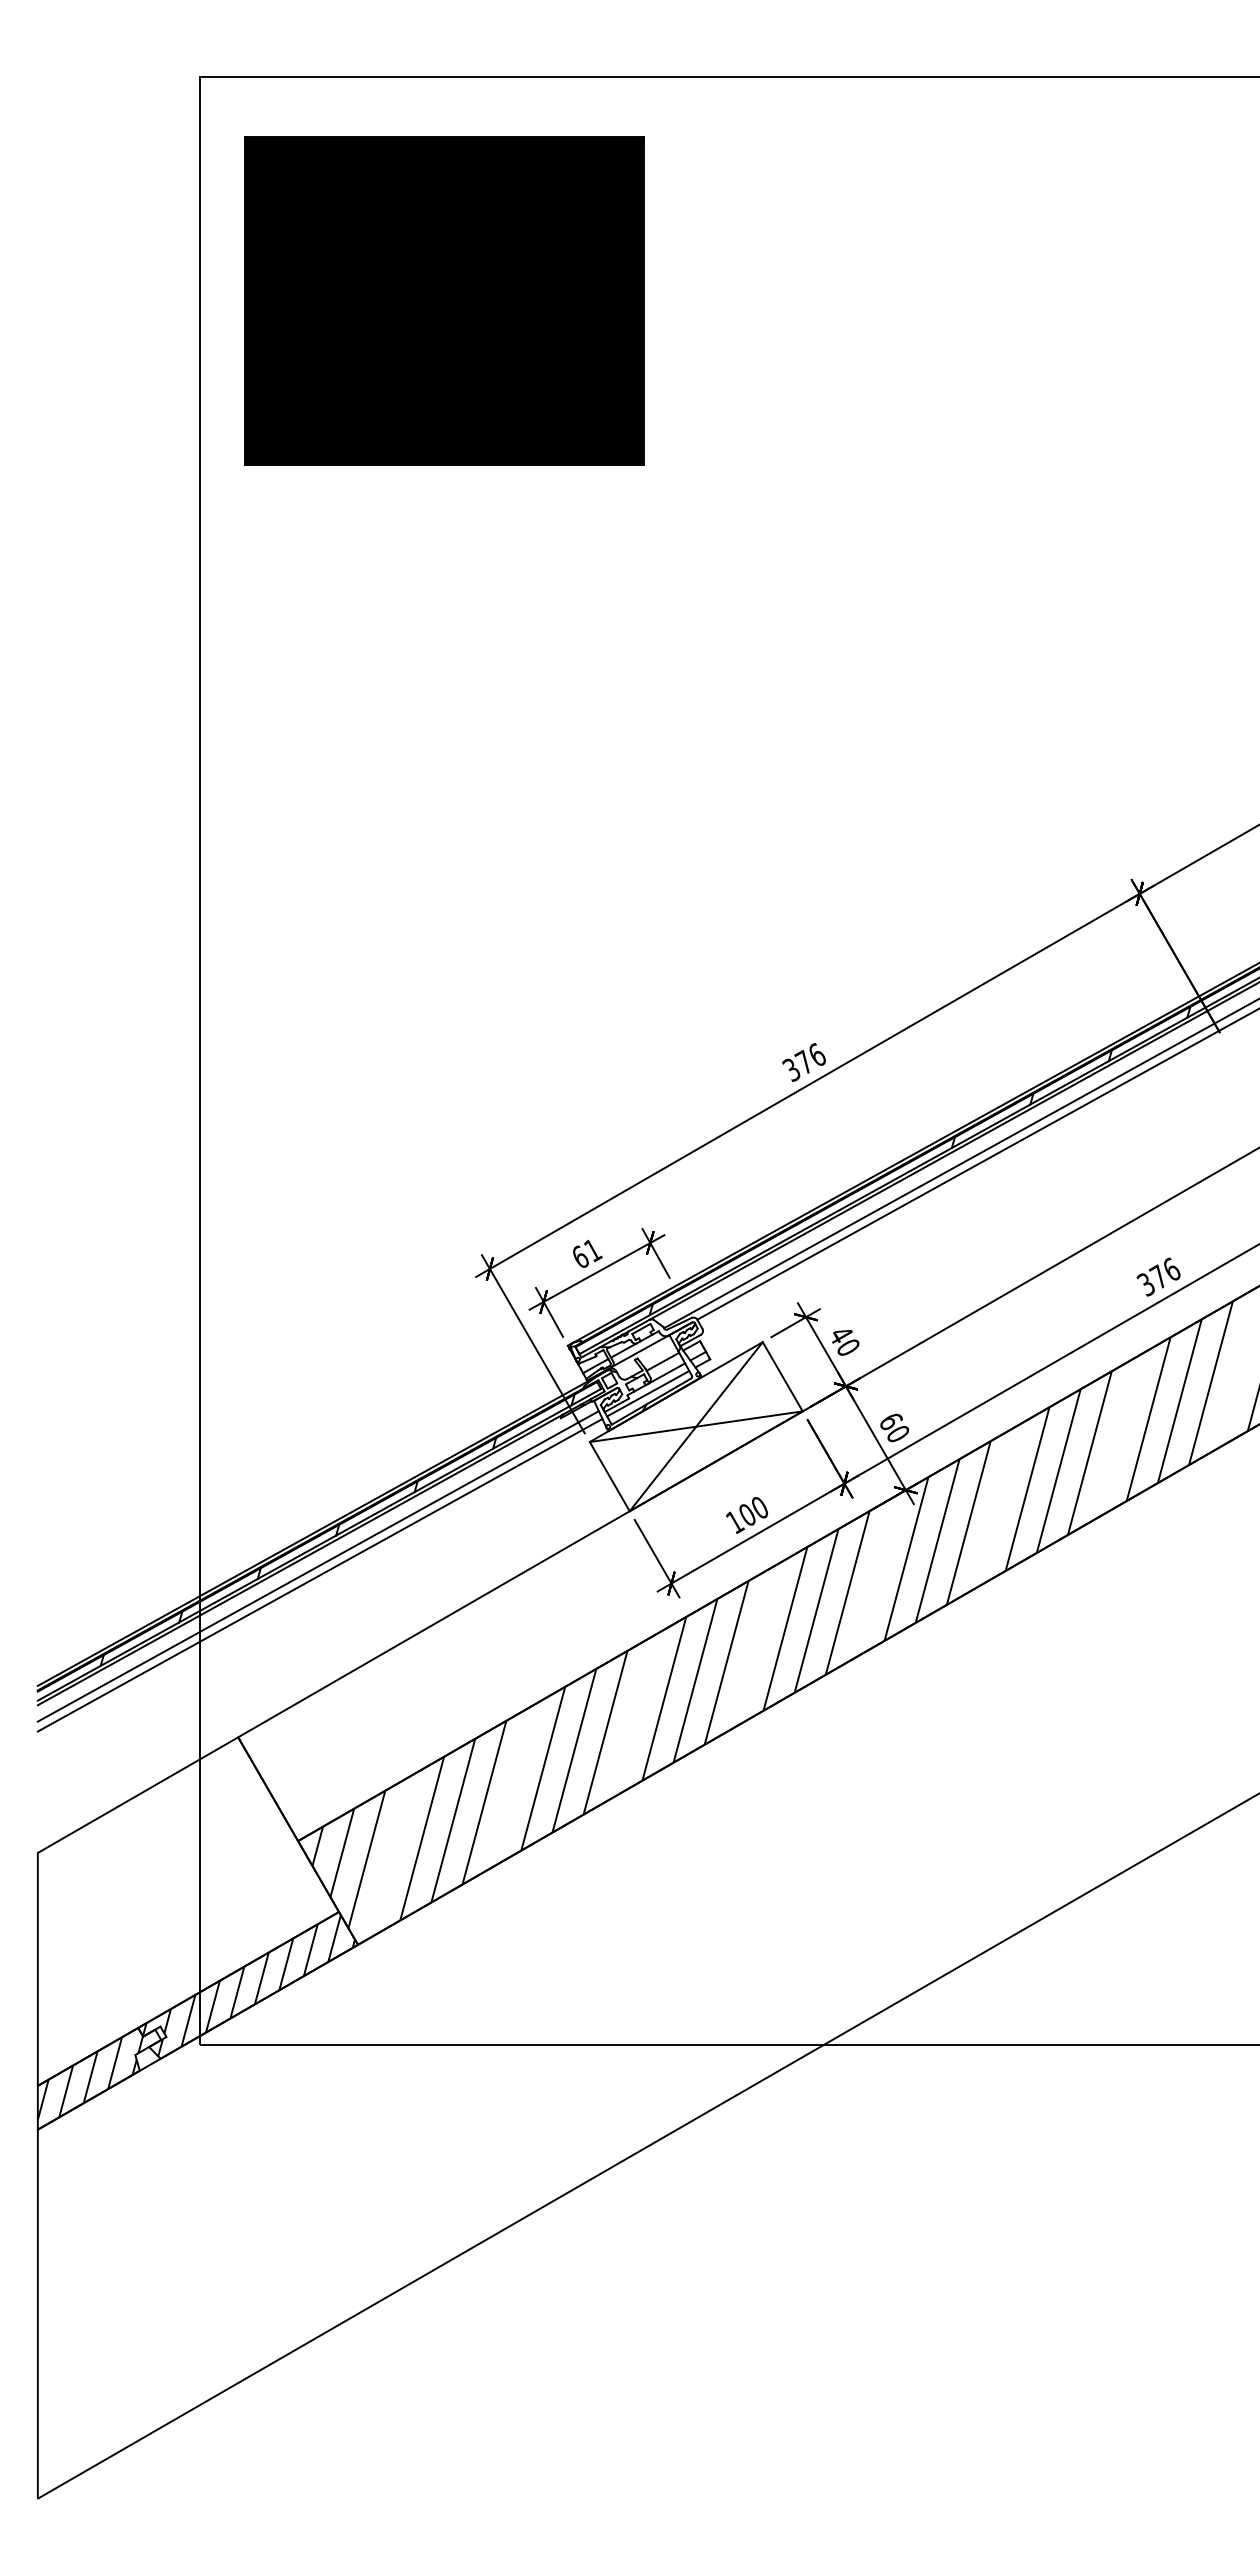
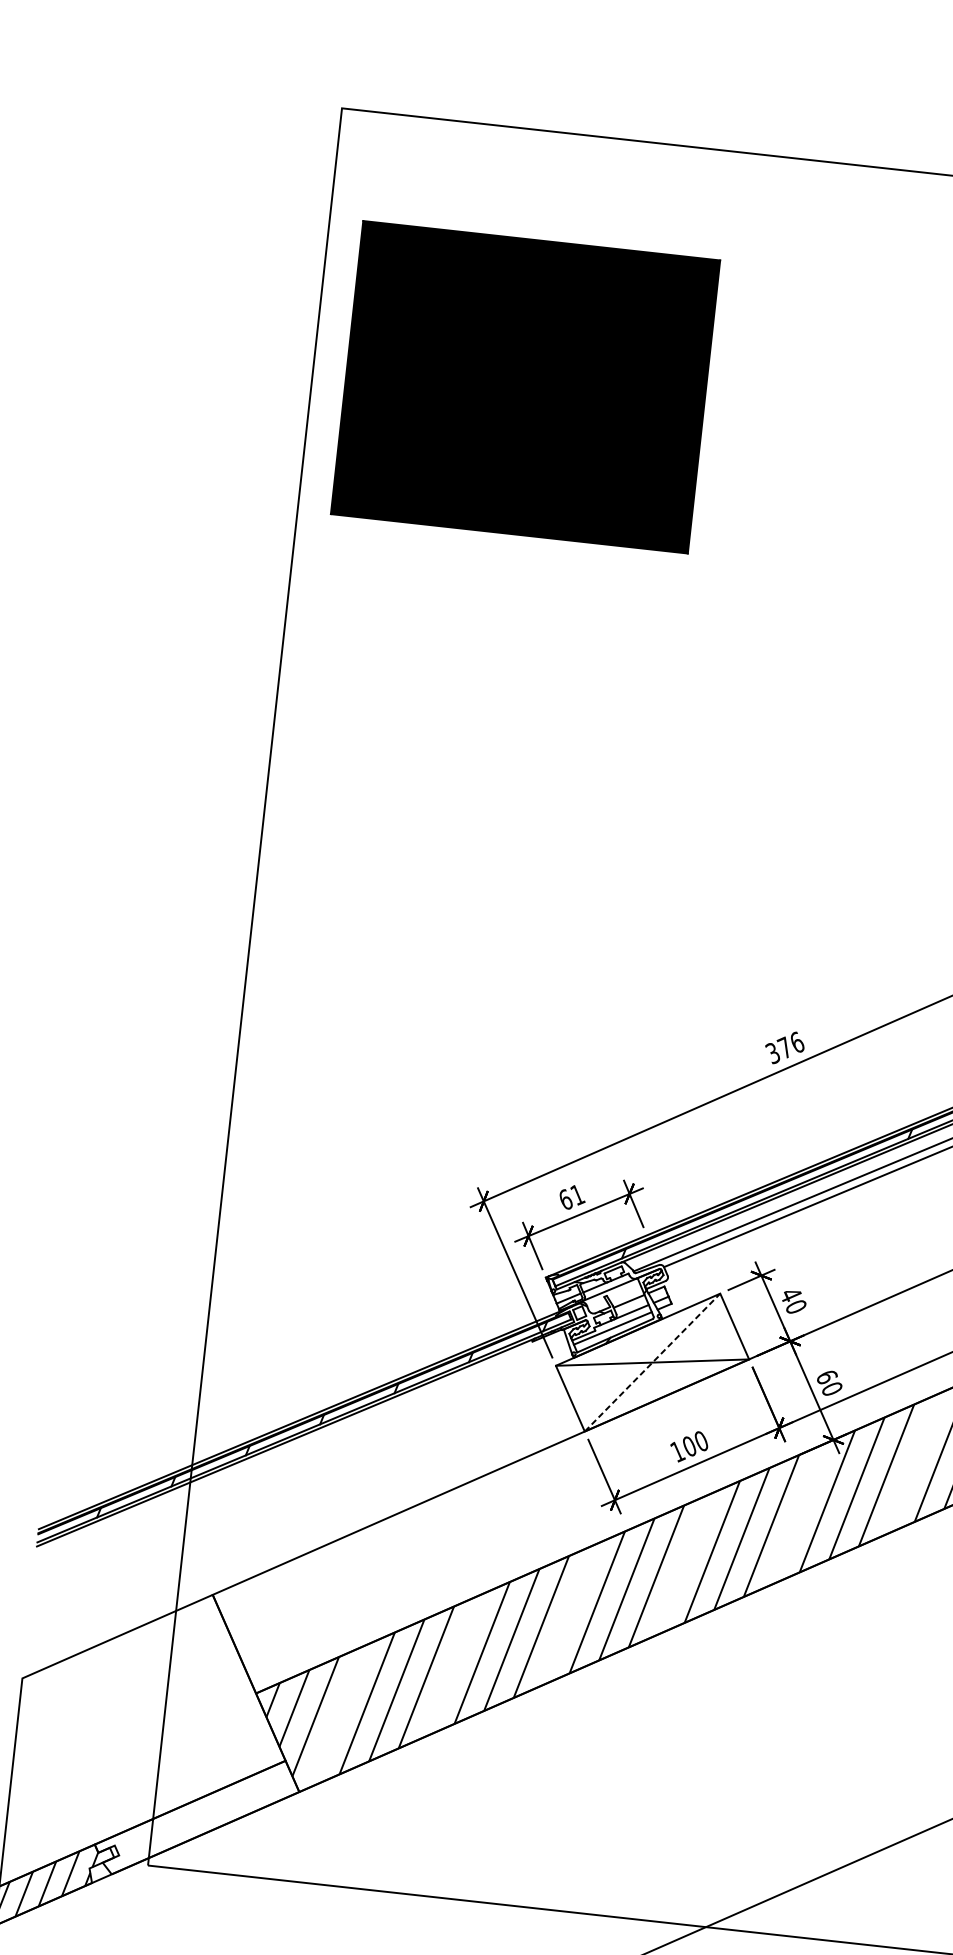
part: (444, 300) -> (525, 386), moved
line: (696, 1426) -> (652, 1362), solid -> dashed
line: (317, 1566) -> (300, 1450), removed
line: (319, 1574) -> (301, 1457), removed
hatch: (248, 1985) -> (197, 1817), removed

